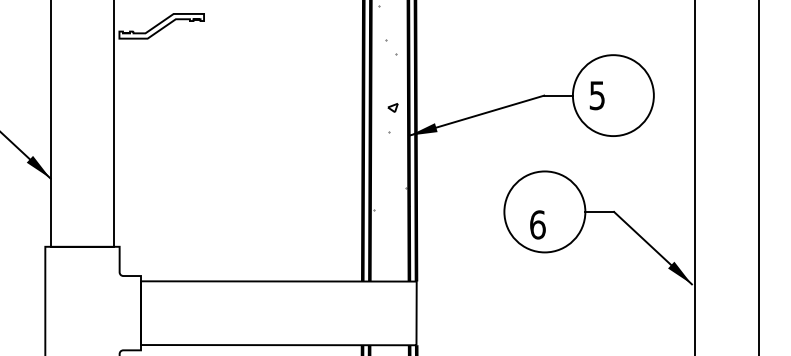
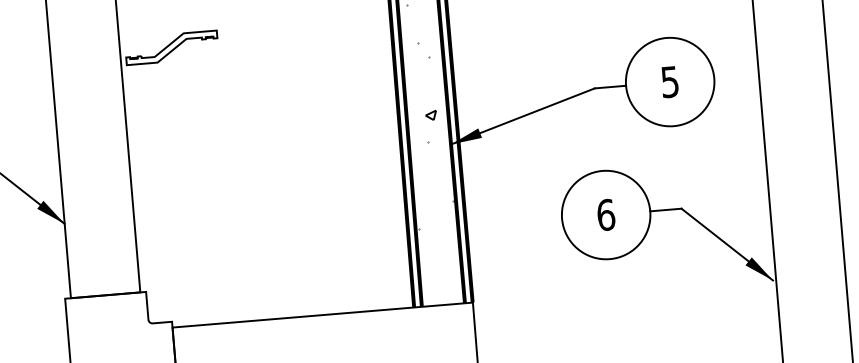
text: (596, 95) -> (669, 82), moved
text: (537, 224) -> (605, 214), moved

